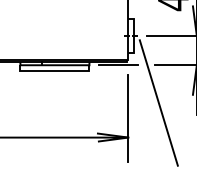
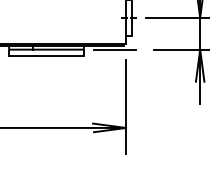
line: (158, 102) -> (158, 89), removed

